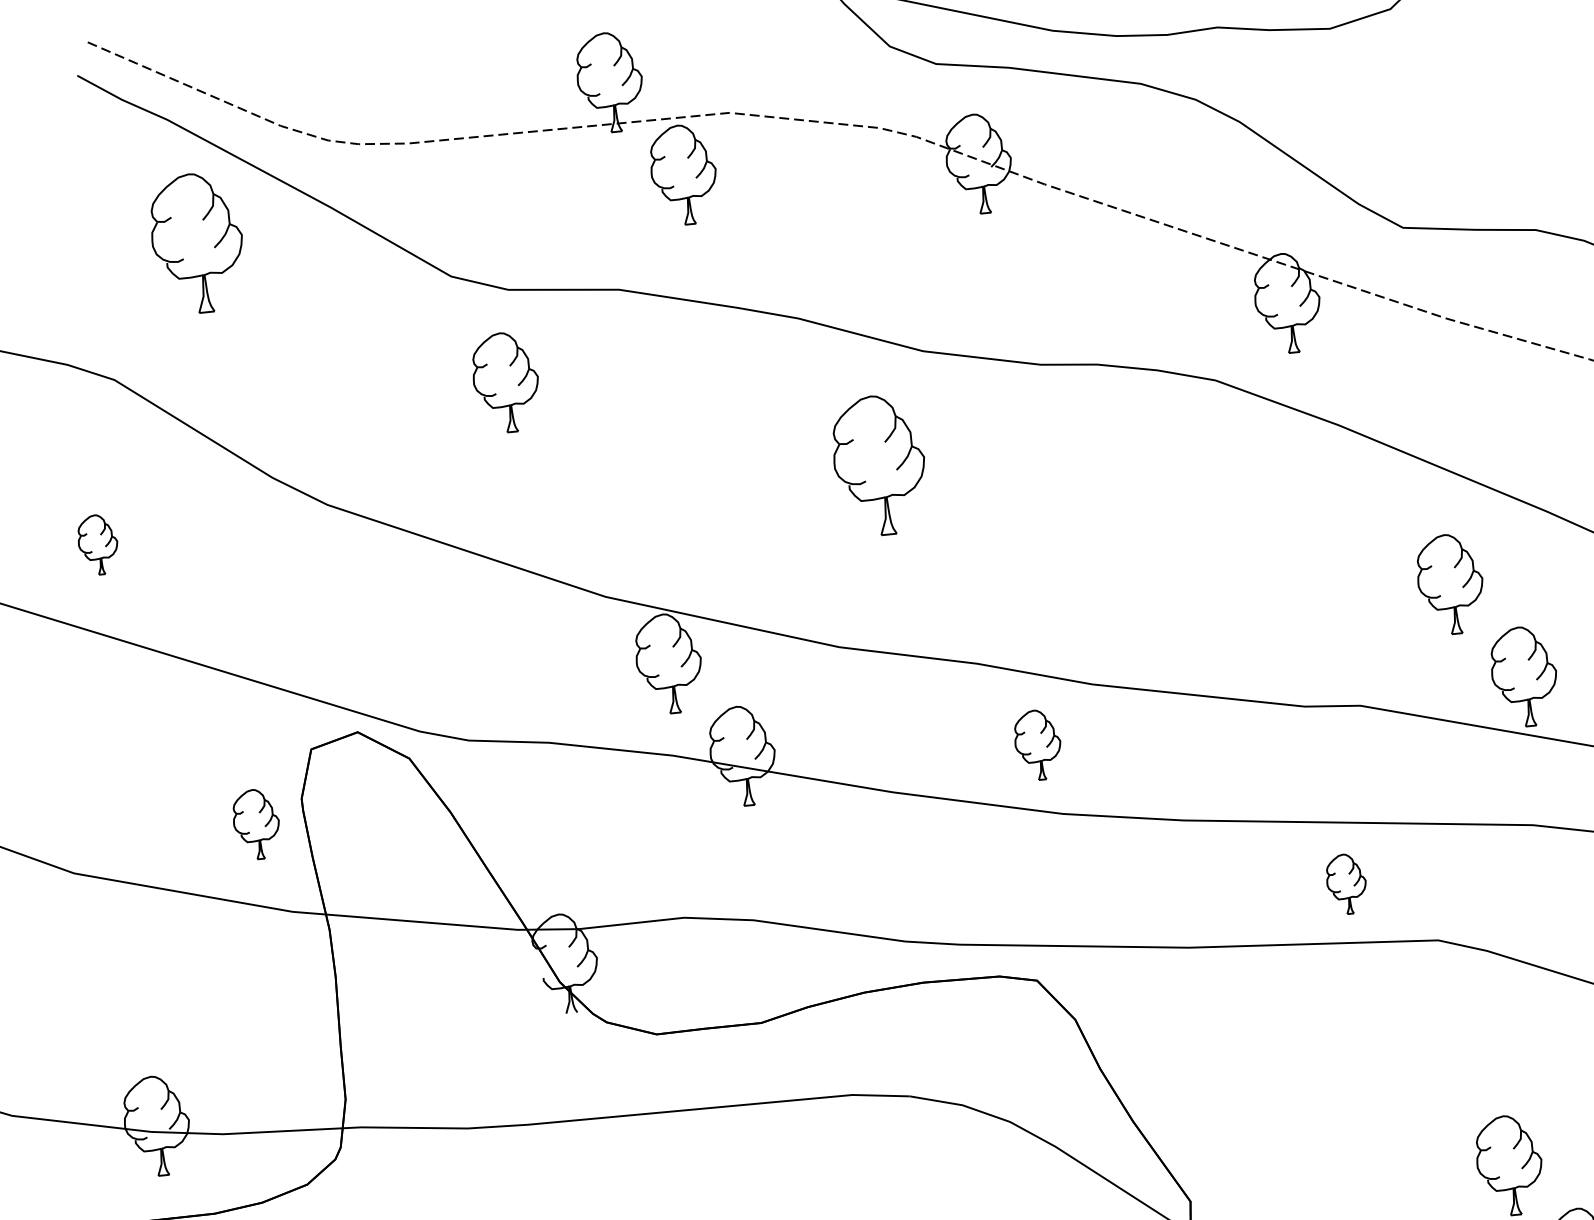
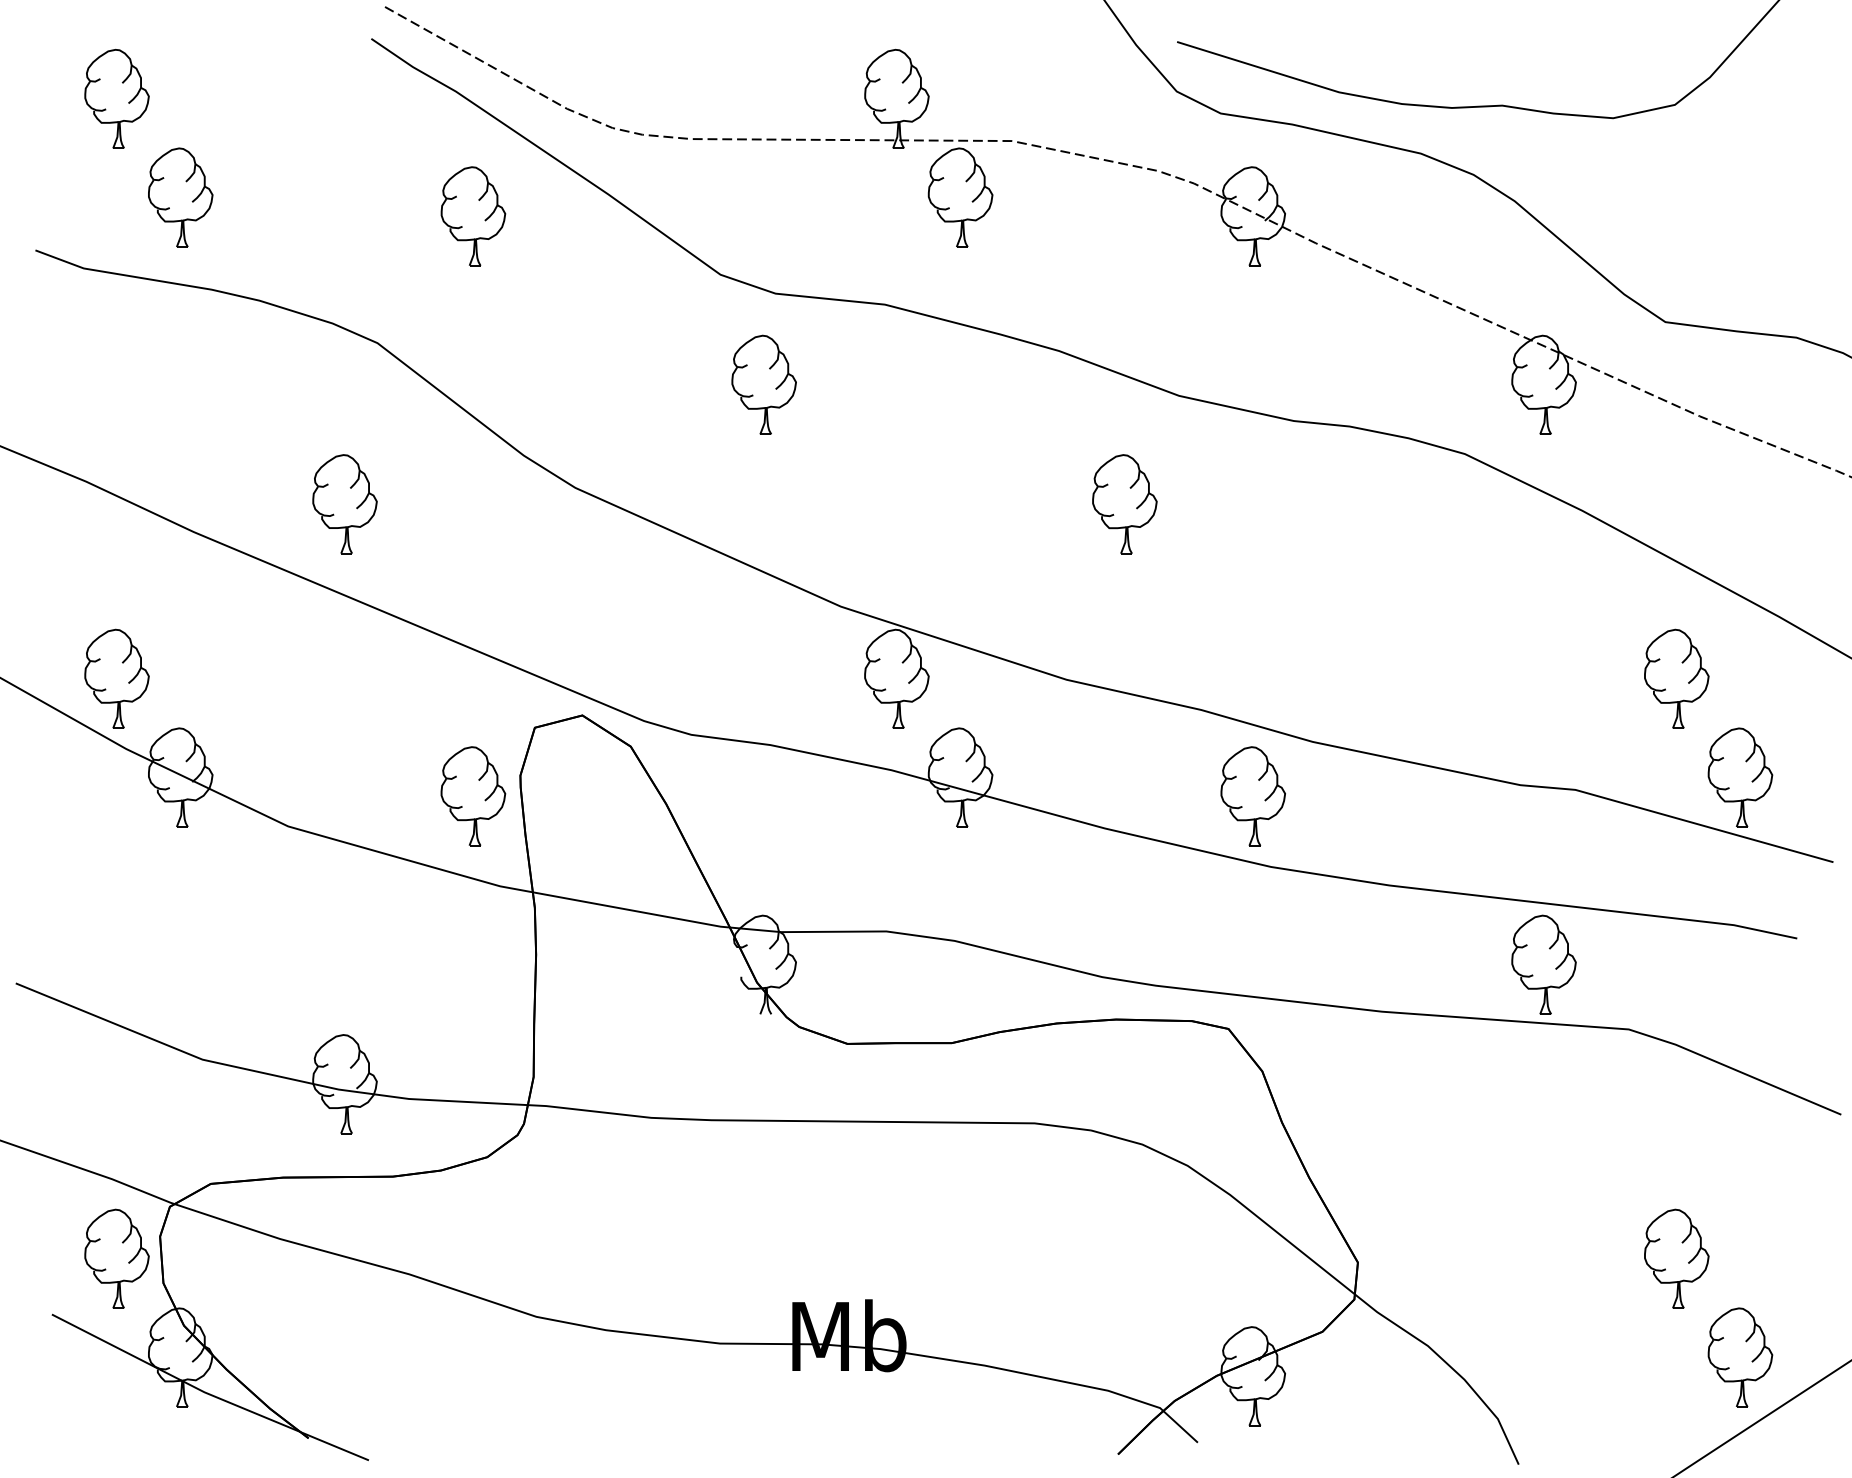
part: (197, 243) -> (473, 216), size x0.71
part: (879, 465) -> (1124, 504), size x0.71
part: (97, 545) -> (344, 504), size x1.67
part: (1037, 745) -> (1252, 796), size x1.43
part: (256, 824) -> (473, 796), size x1.43
part: (1346, 883) -> (1543, 964), size x1.67

